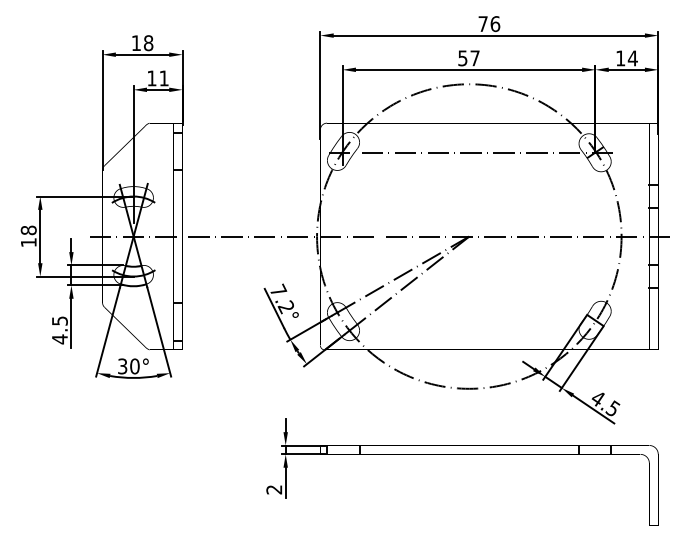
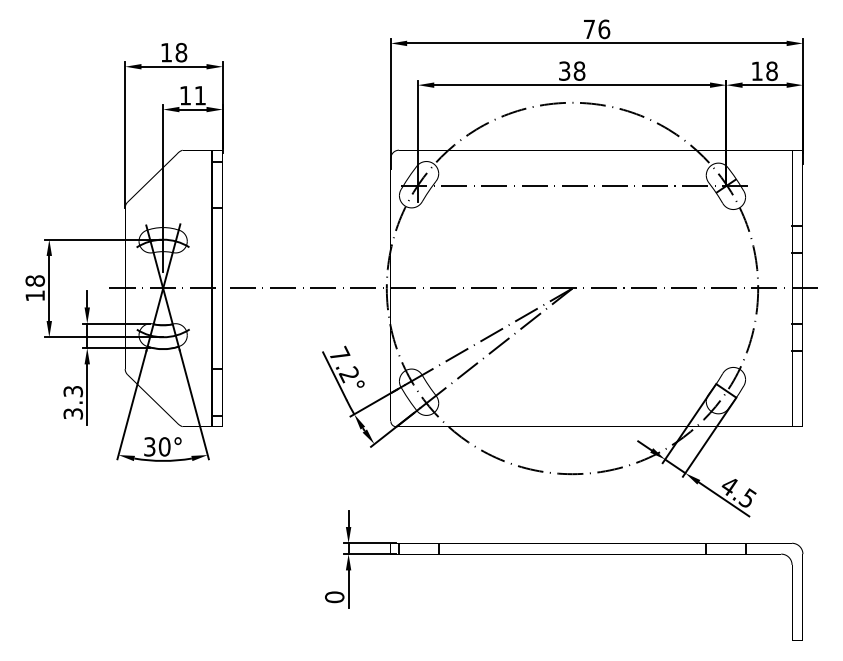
text: (468, 58) -> (571, 71), 57 -> 38
text: (632, 58) -> (771, 71), 14 -> 18
text: (59, 330) -> (72, 403), 4.5 -> 3.3
text: (274, 489) -> (334, 596), 2 -> 0

